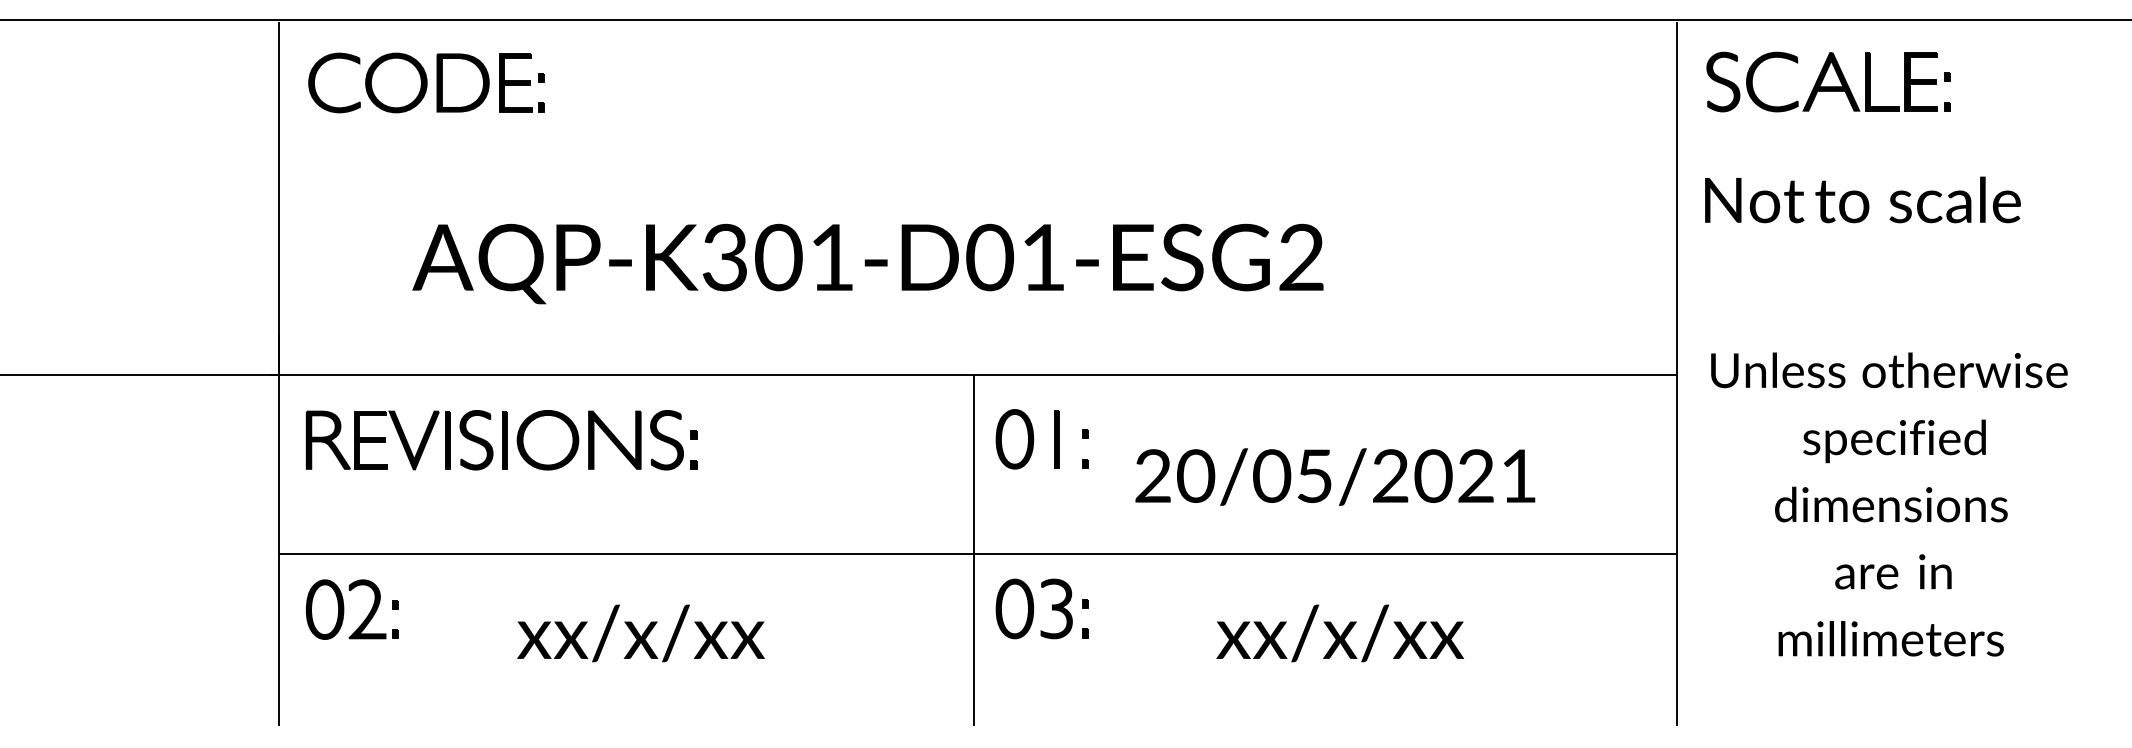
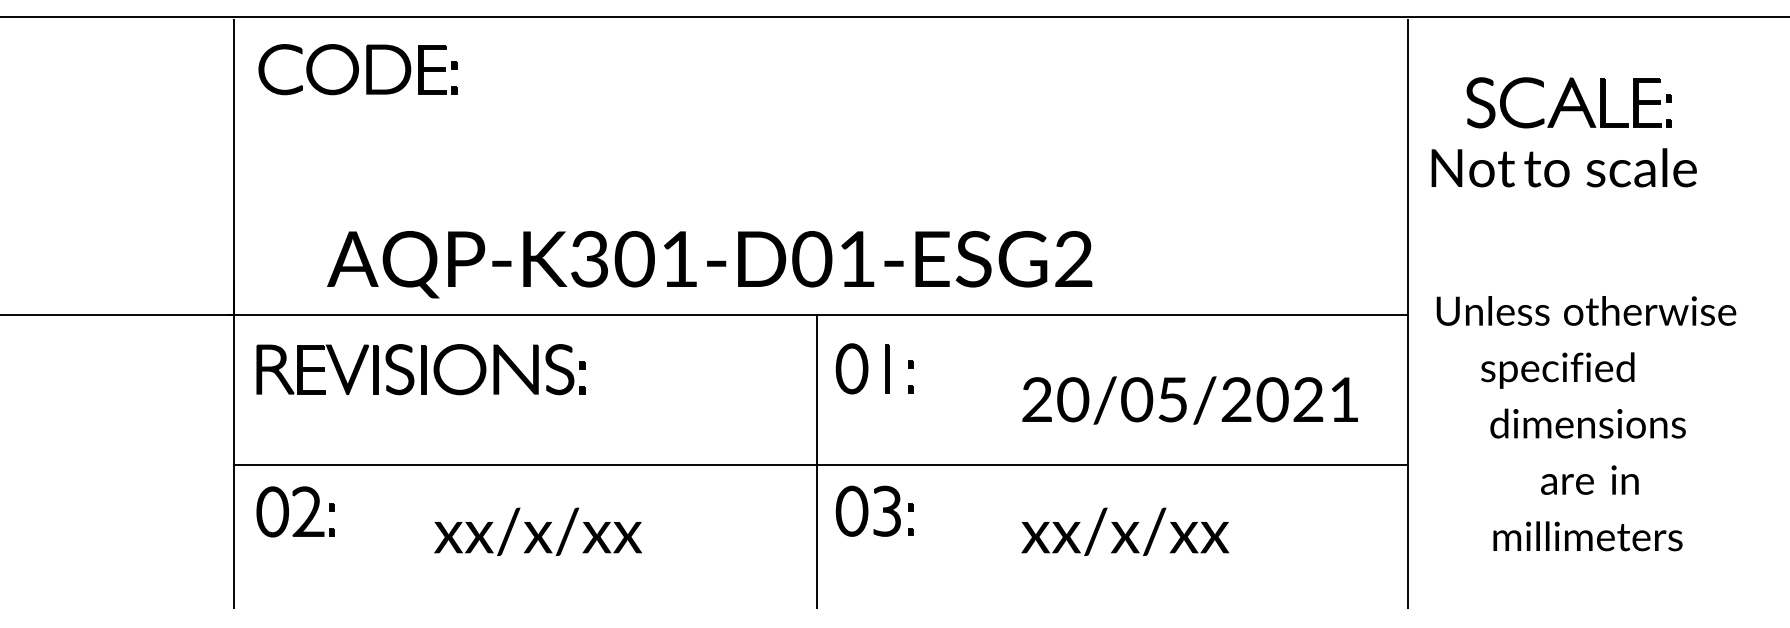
part: (1827, 81) -> (1568, 102), moved
text: (867, 263) -> (709, 264), moved
text: (1894, 441) -> (1557, 370), moved
text: (1334, 477) -> (1189, 400), moved

